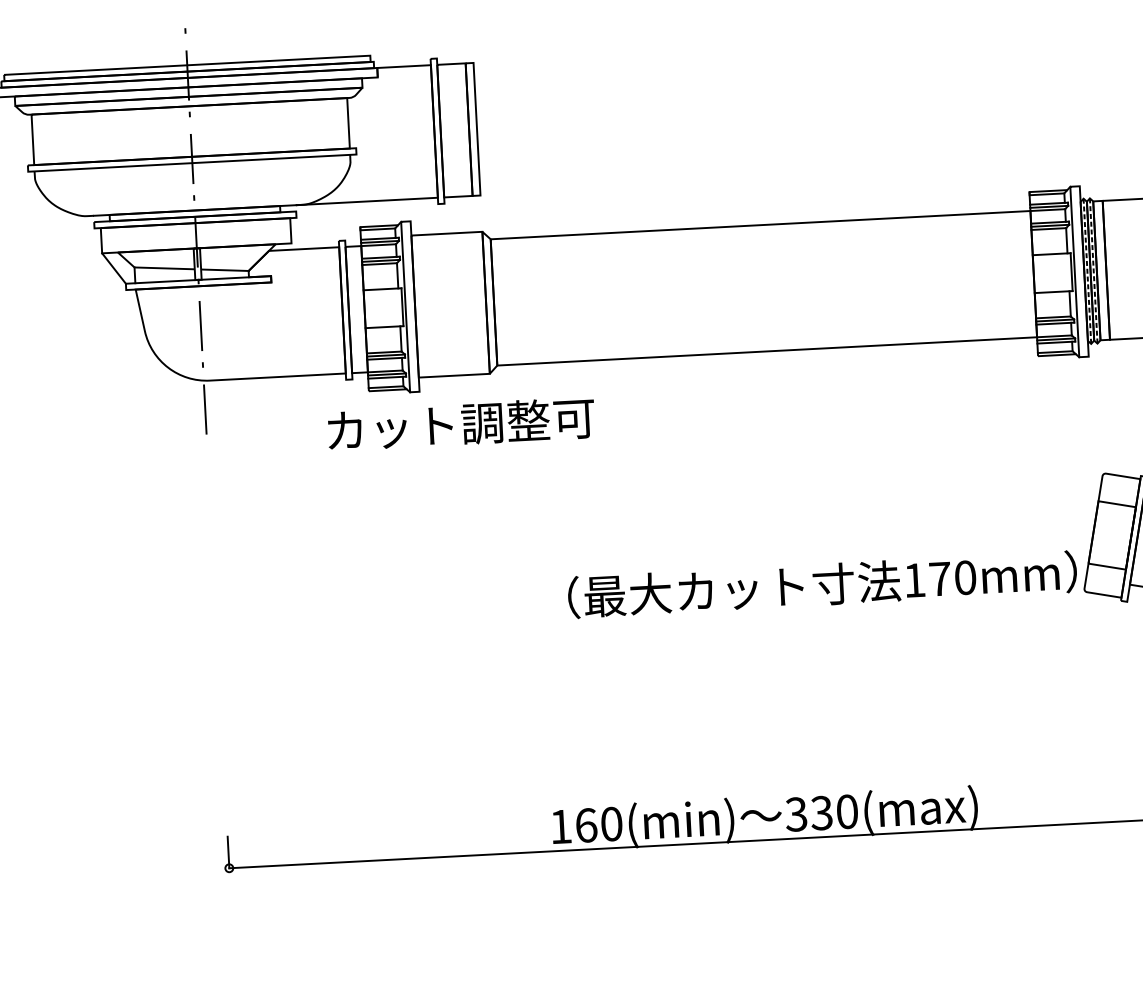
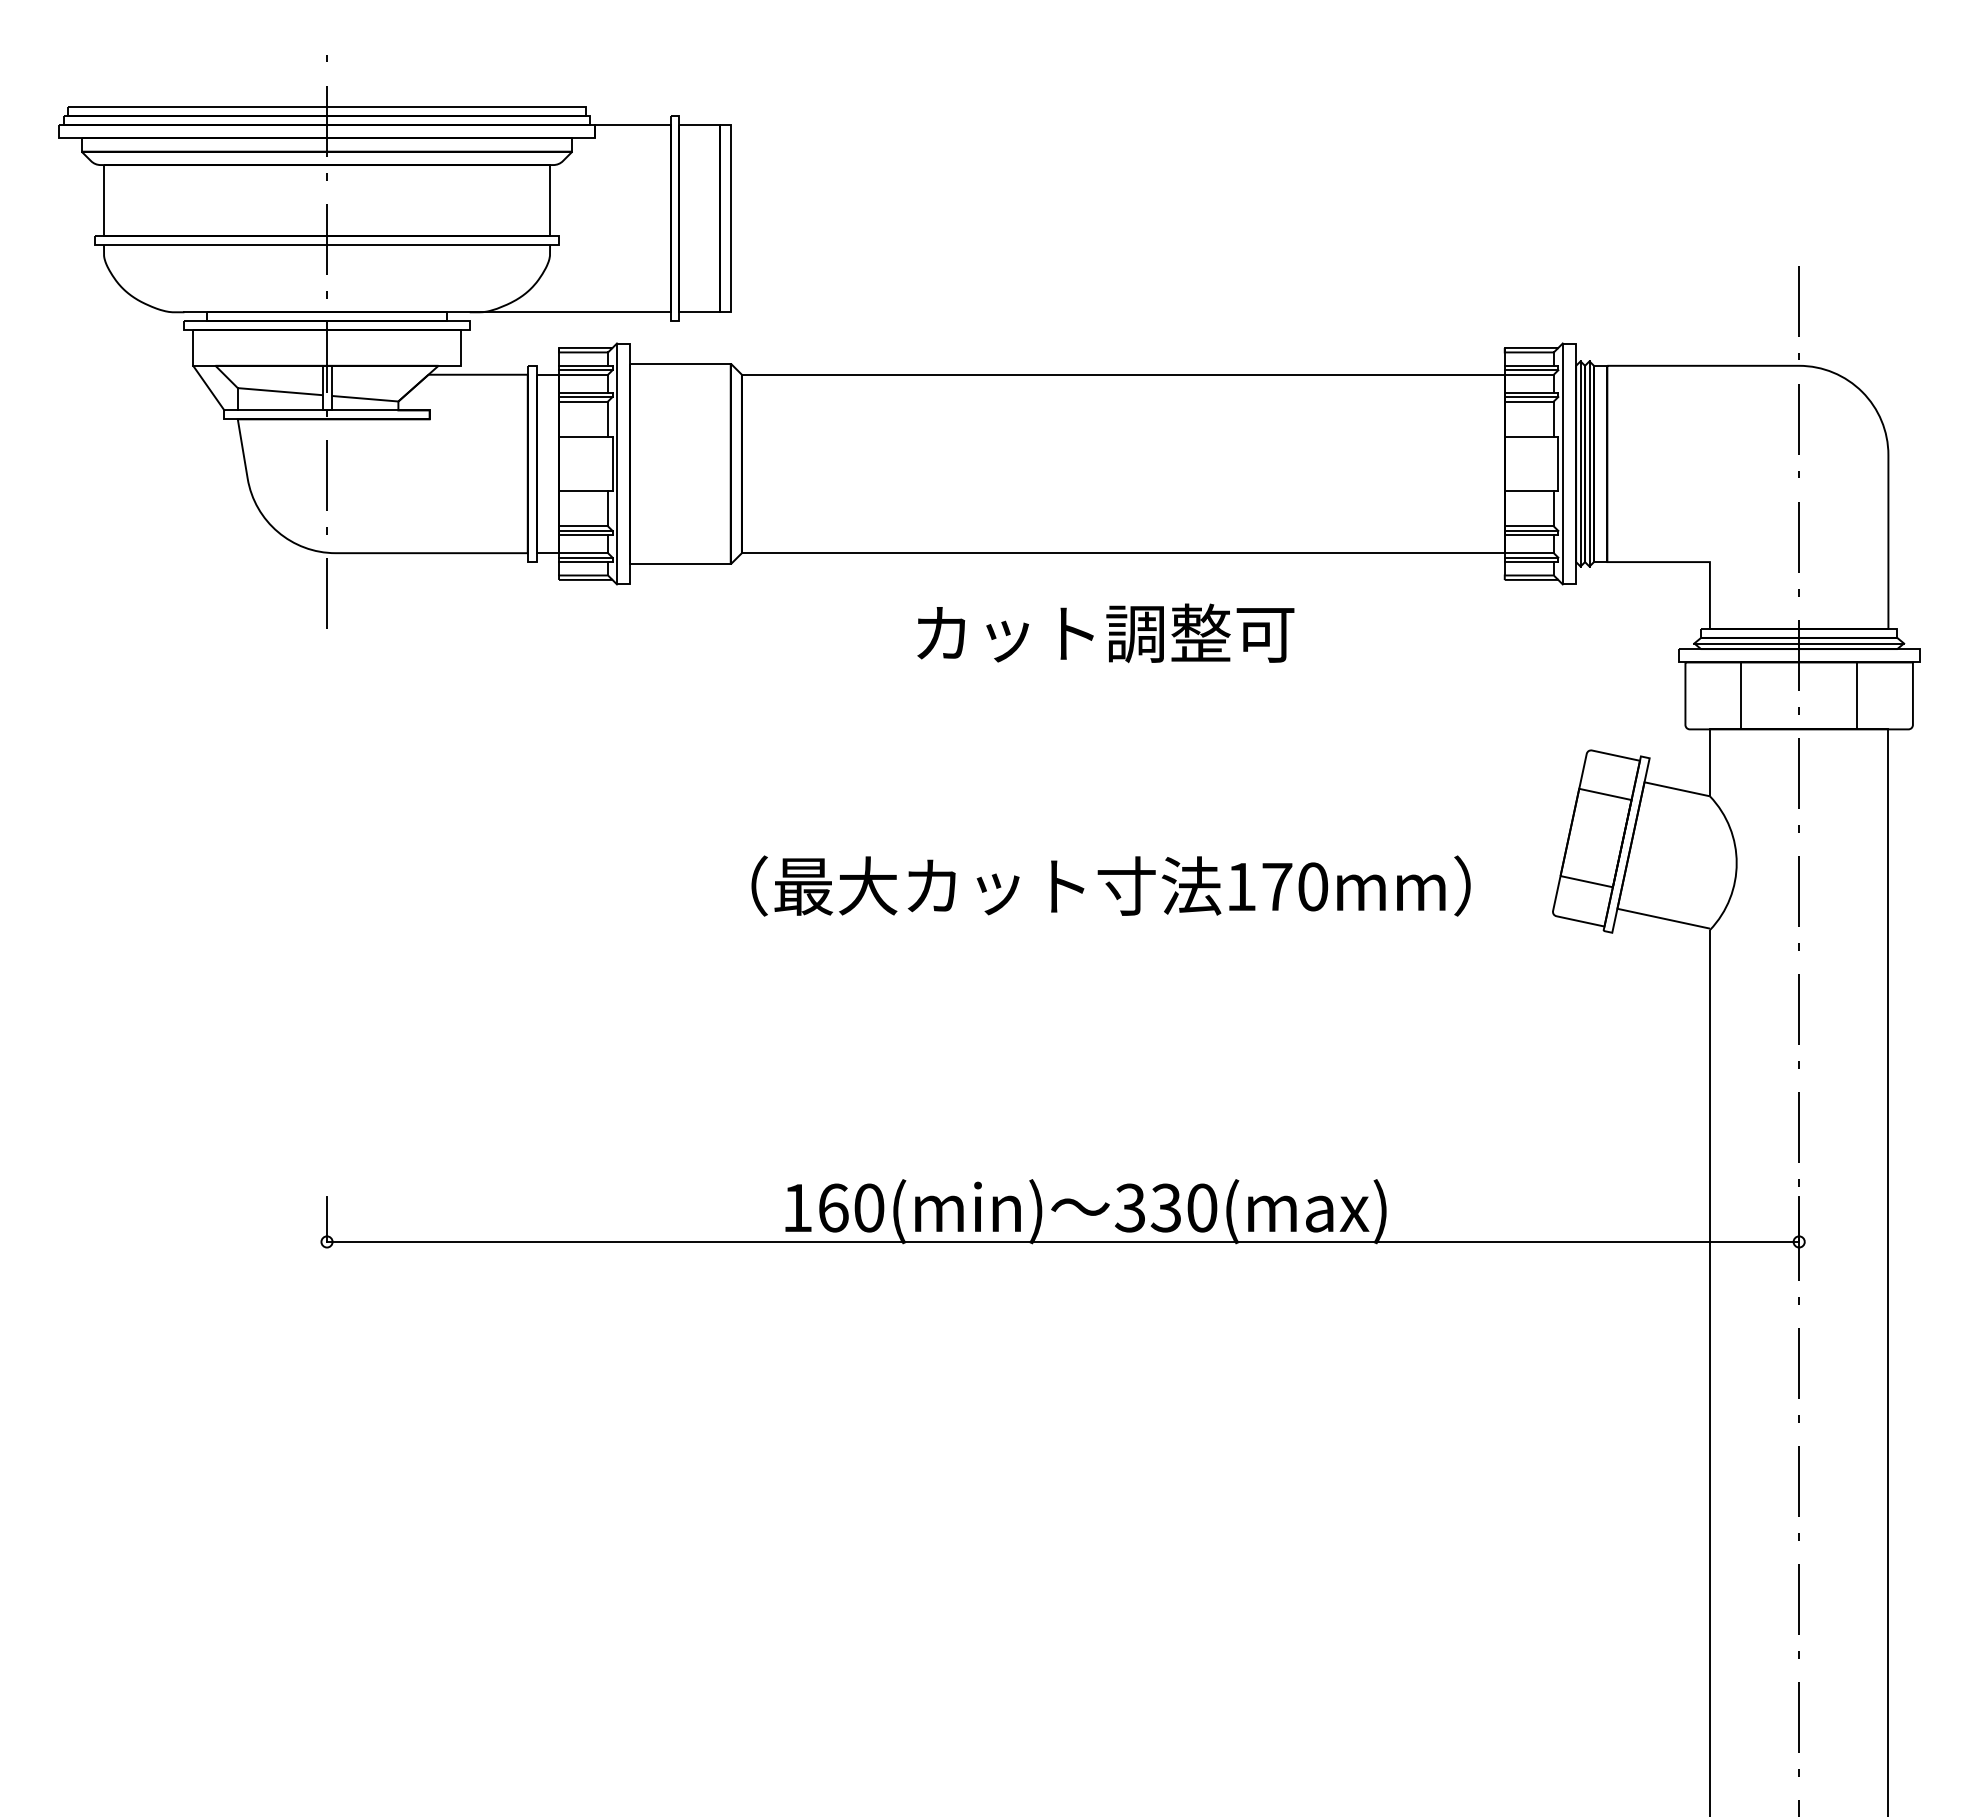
line: (1093, 270) -> (1589, 463), dashed -> solid
line: (1087, 271) -> (1580, 463), dashed -> solid
text: (461, 424) -> (1105, 633), moved
text: (822, 584) -> (1110, 885), moved

